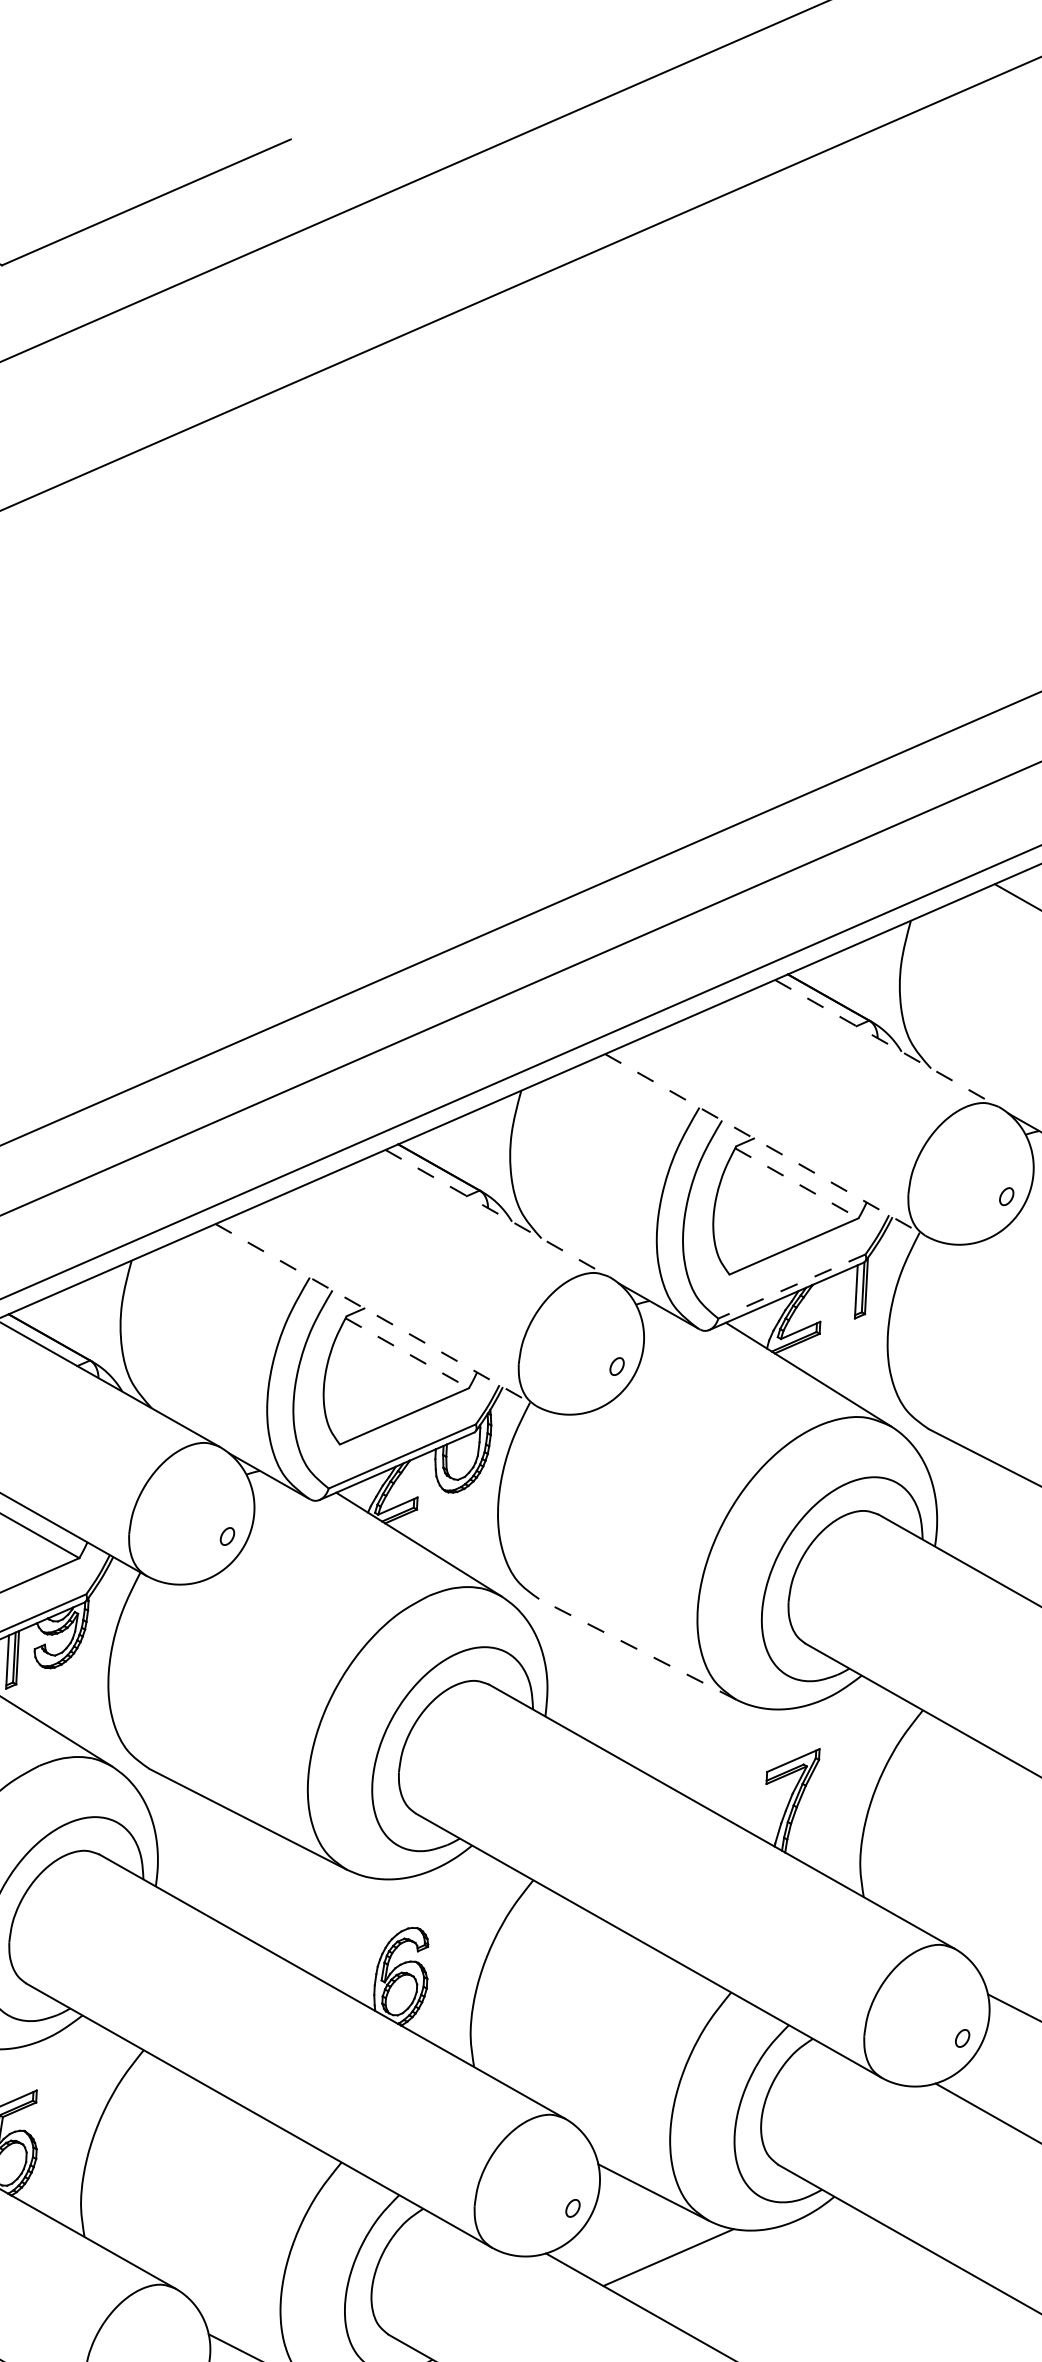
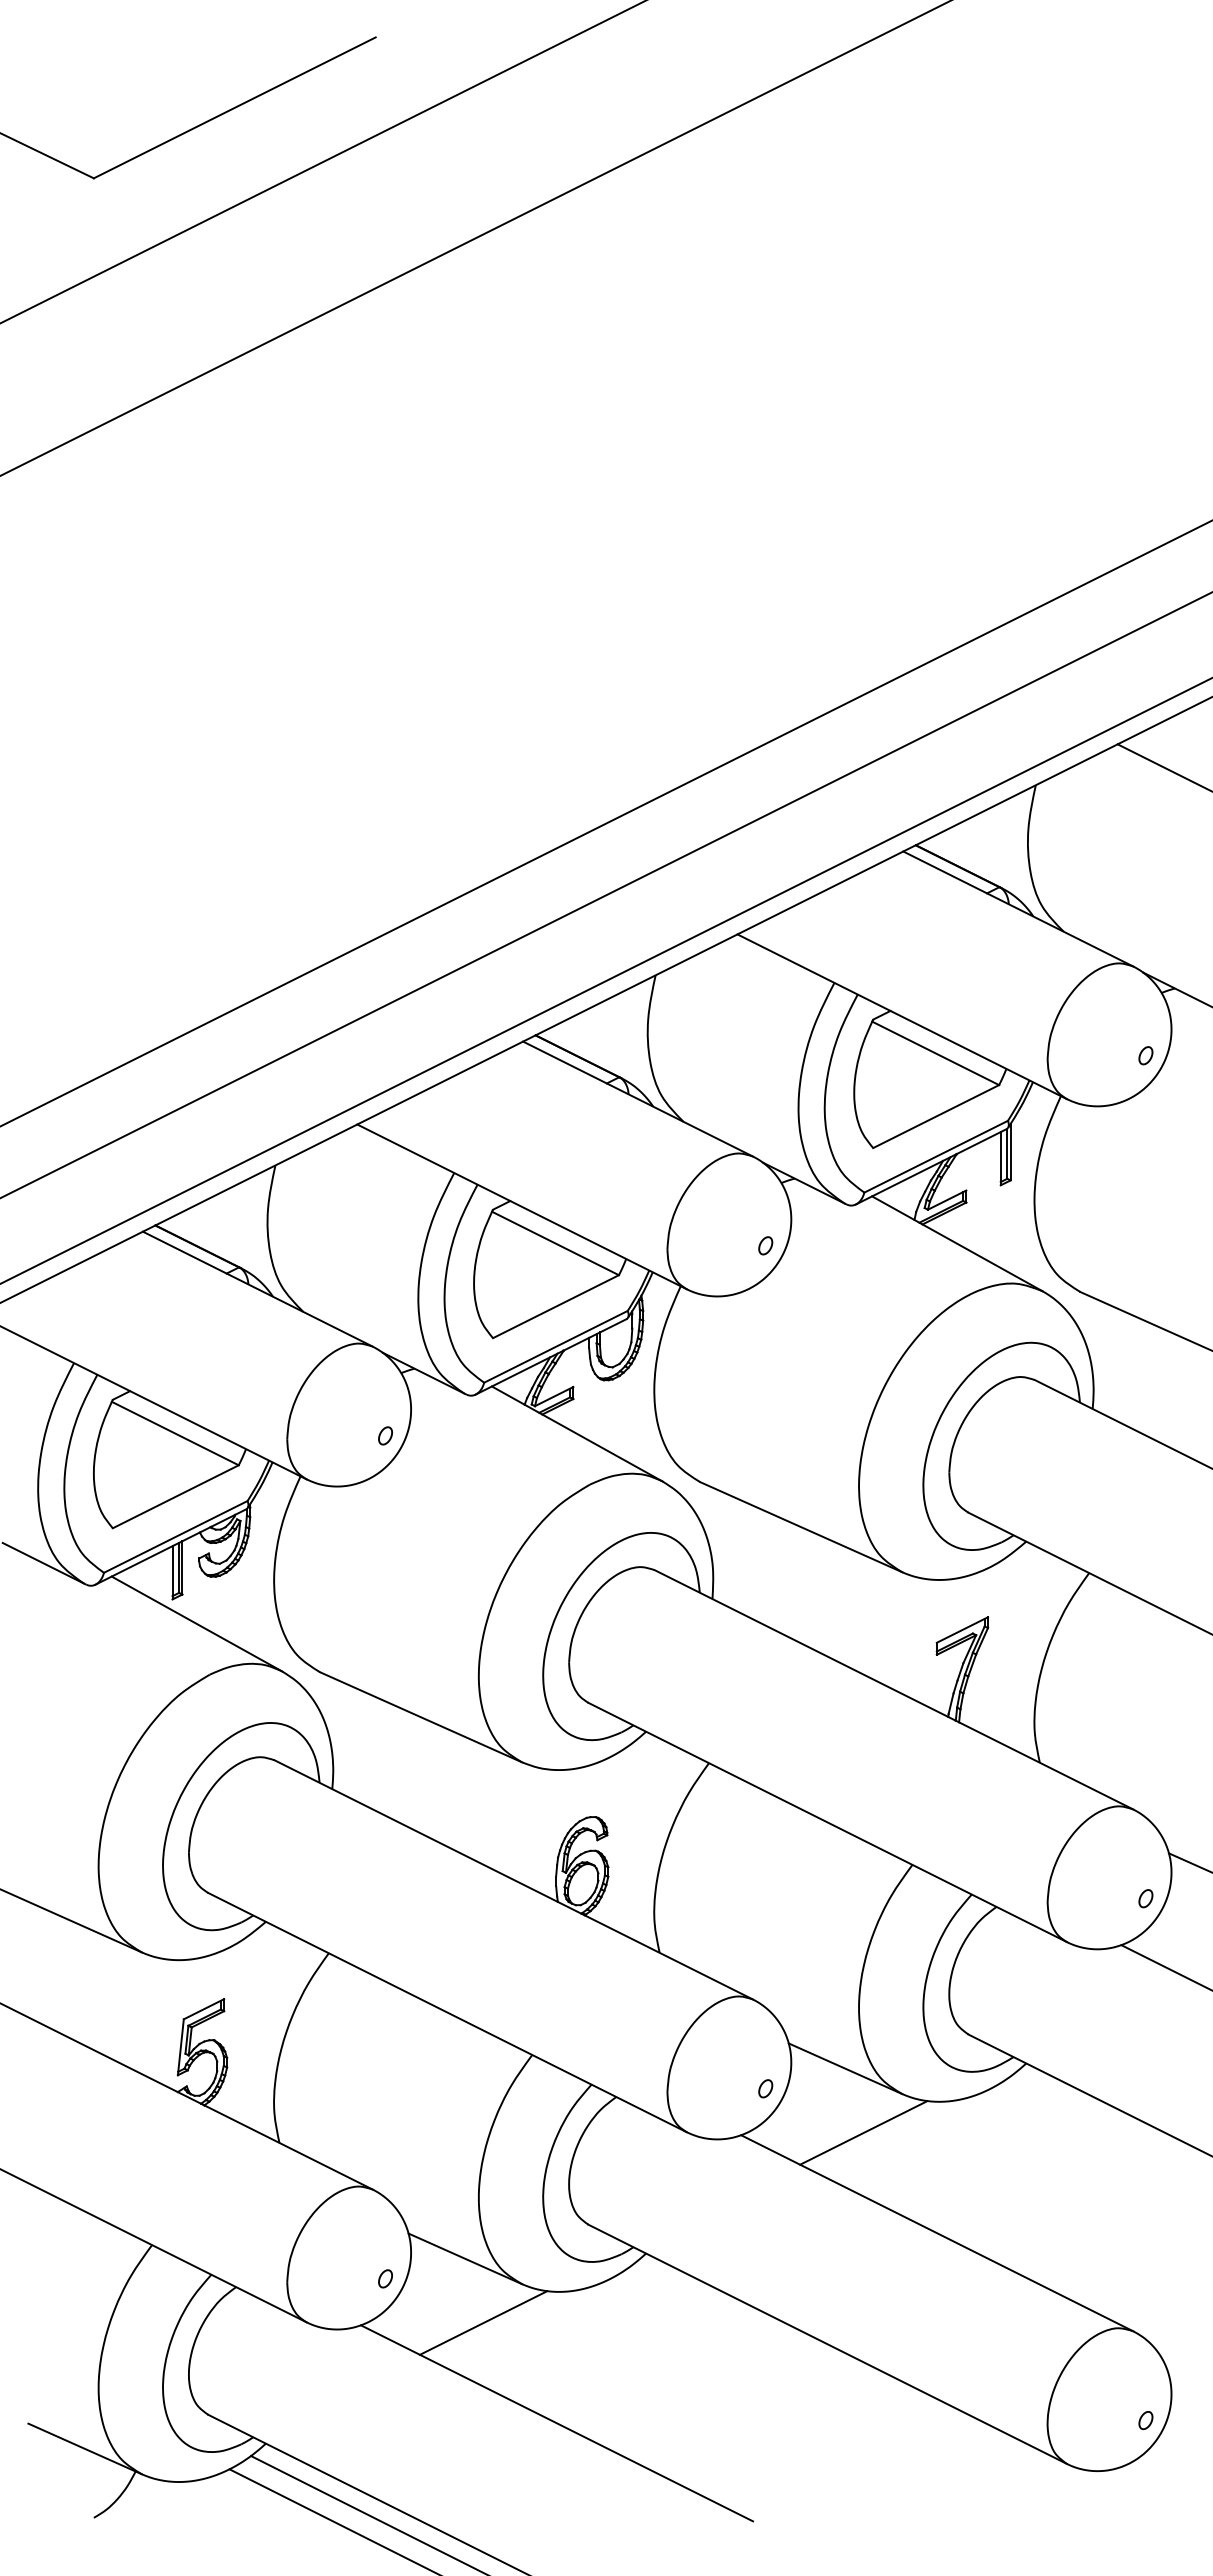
line: (887, 1042) -> (1018, 908), dashed -> solid
line: (765, 1144) -> (902, 1016), dashed -> solid
line: (796, 1183) -> (935, 1053), dashed -> solid
line: (497, 1213) -> (638, 1099), dashed -> solid
line: (791, 1286) -> (935, 1156), dashed -> solid
line: (376, 1315) -> (522, 1207), dashed -> solid
line: (407, 1353) -> (555, 1243), dashed -> solid
line: (638, 1649) -> (801, 1527), dashed -> solid

